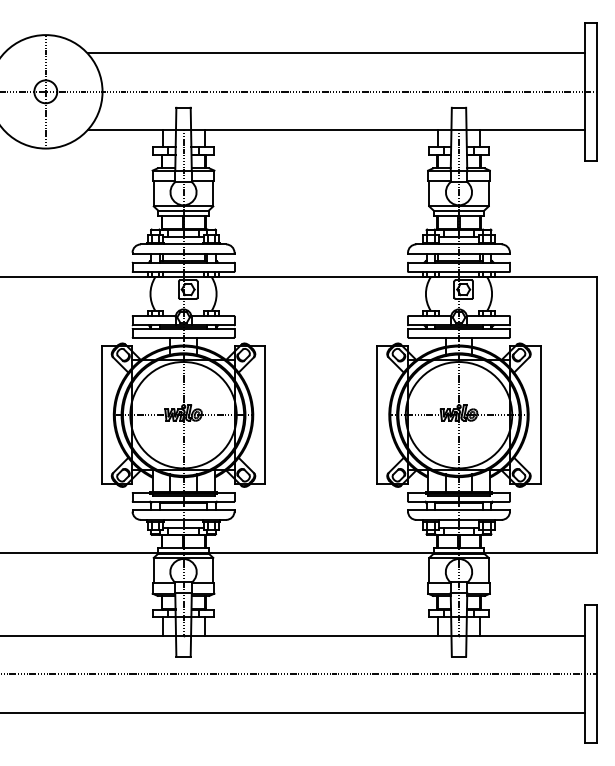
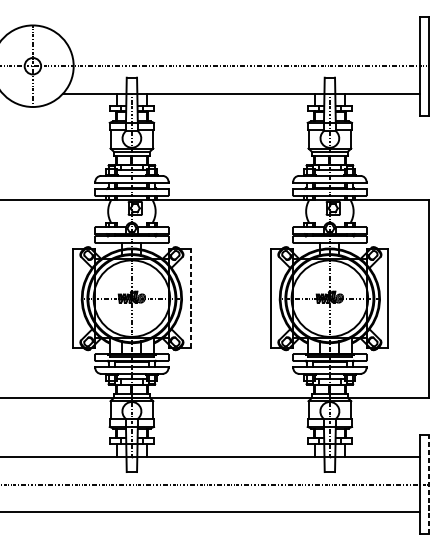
line: (335, 53) -> (241, 38), removed
line: (265, 415) -> (190, 298), solid -> dashed
line: (596, 674) -> (428, 485), solid -> dashed

